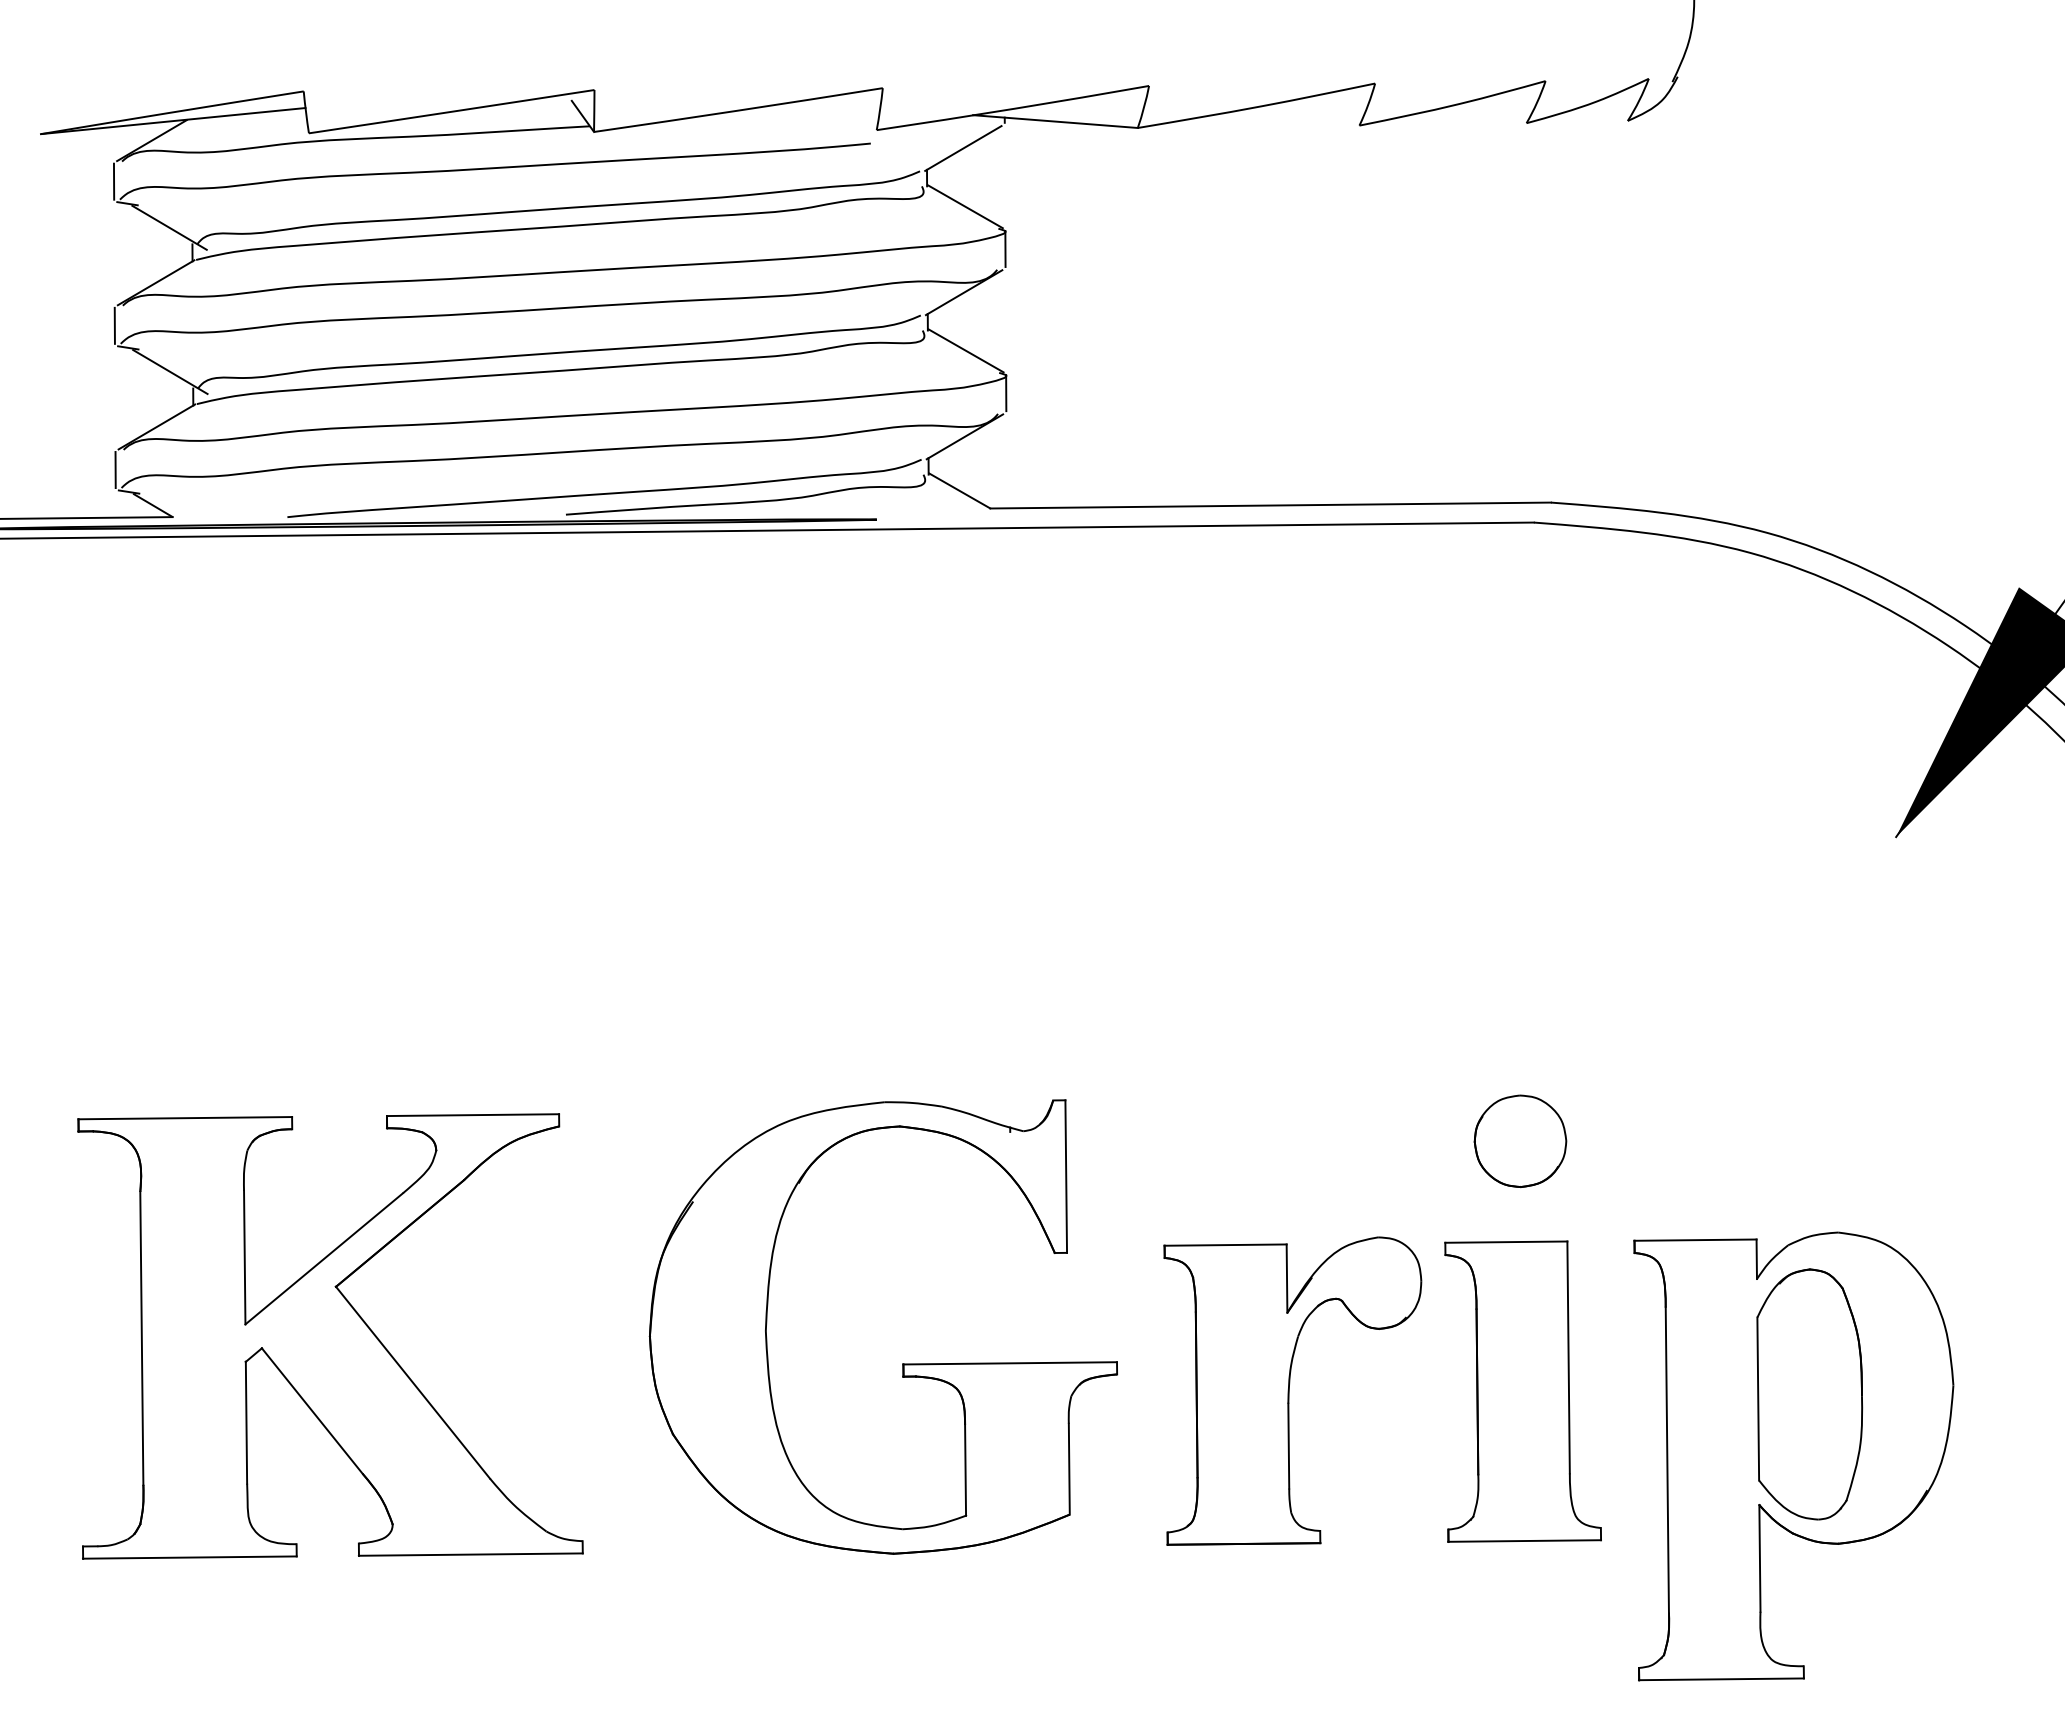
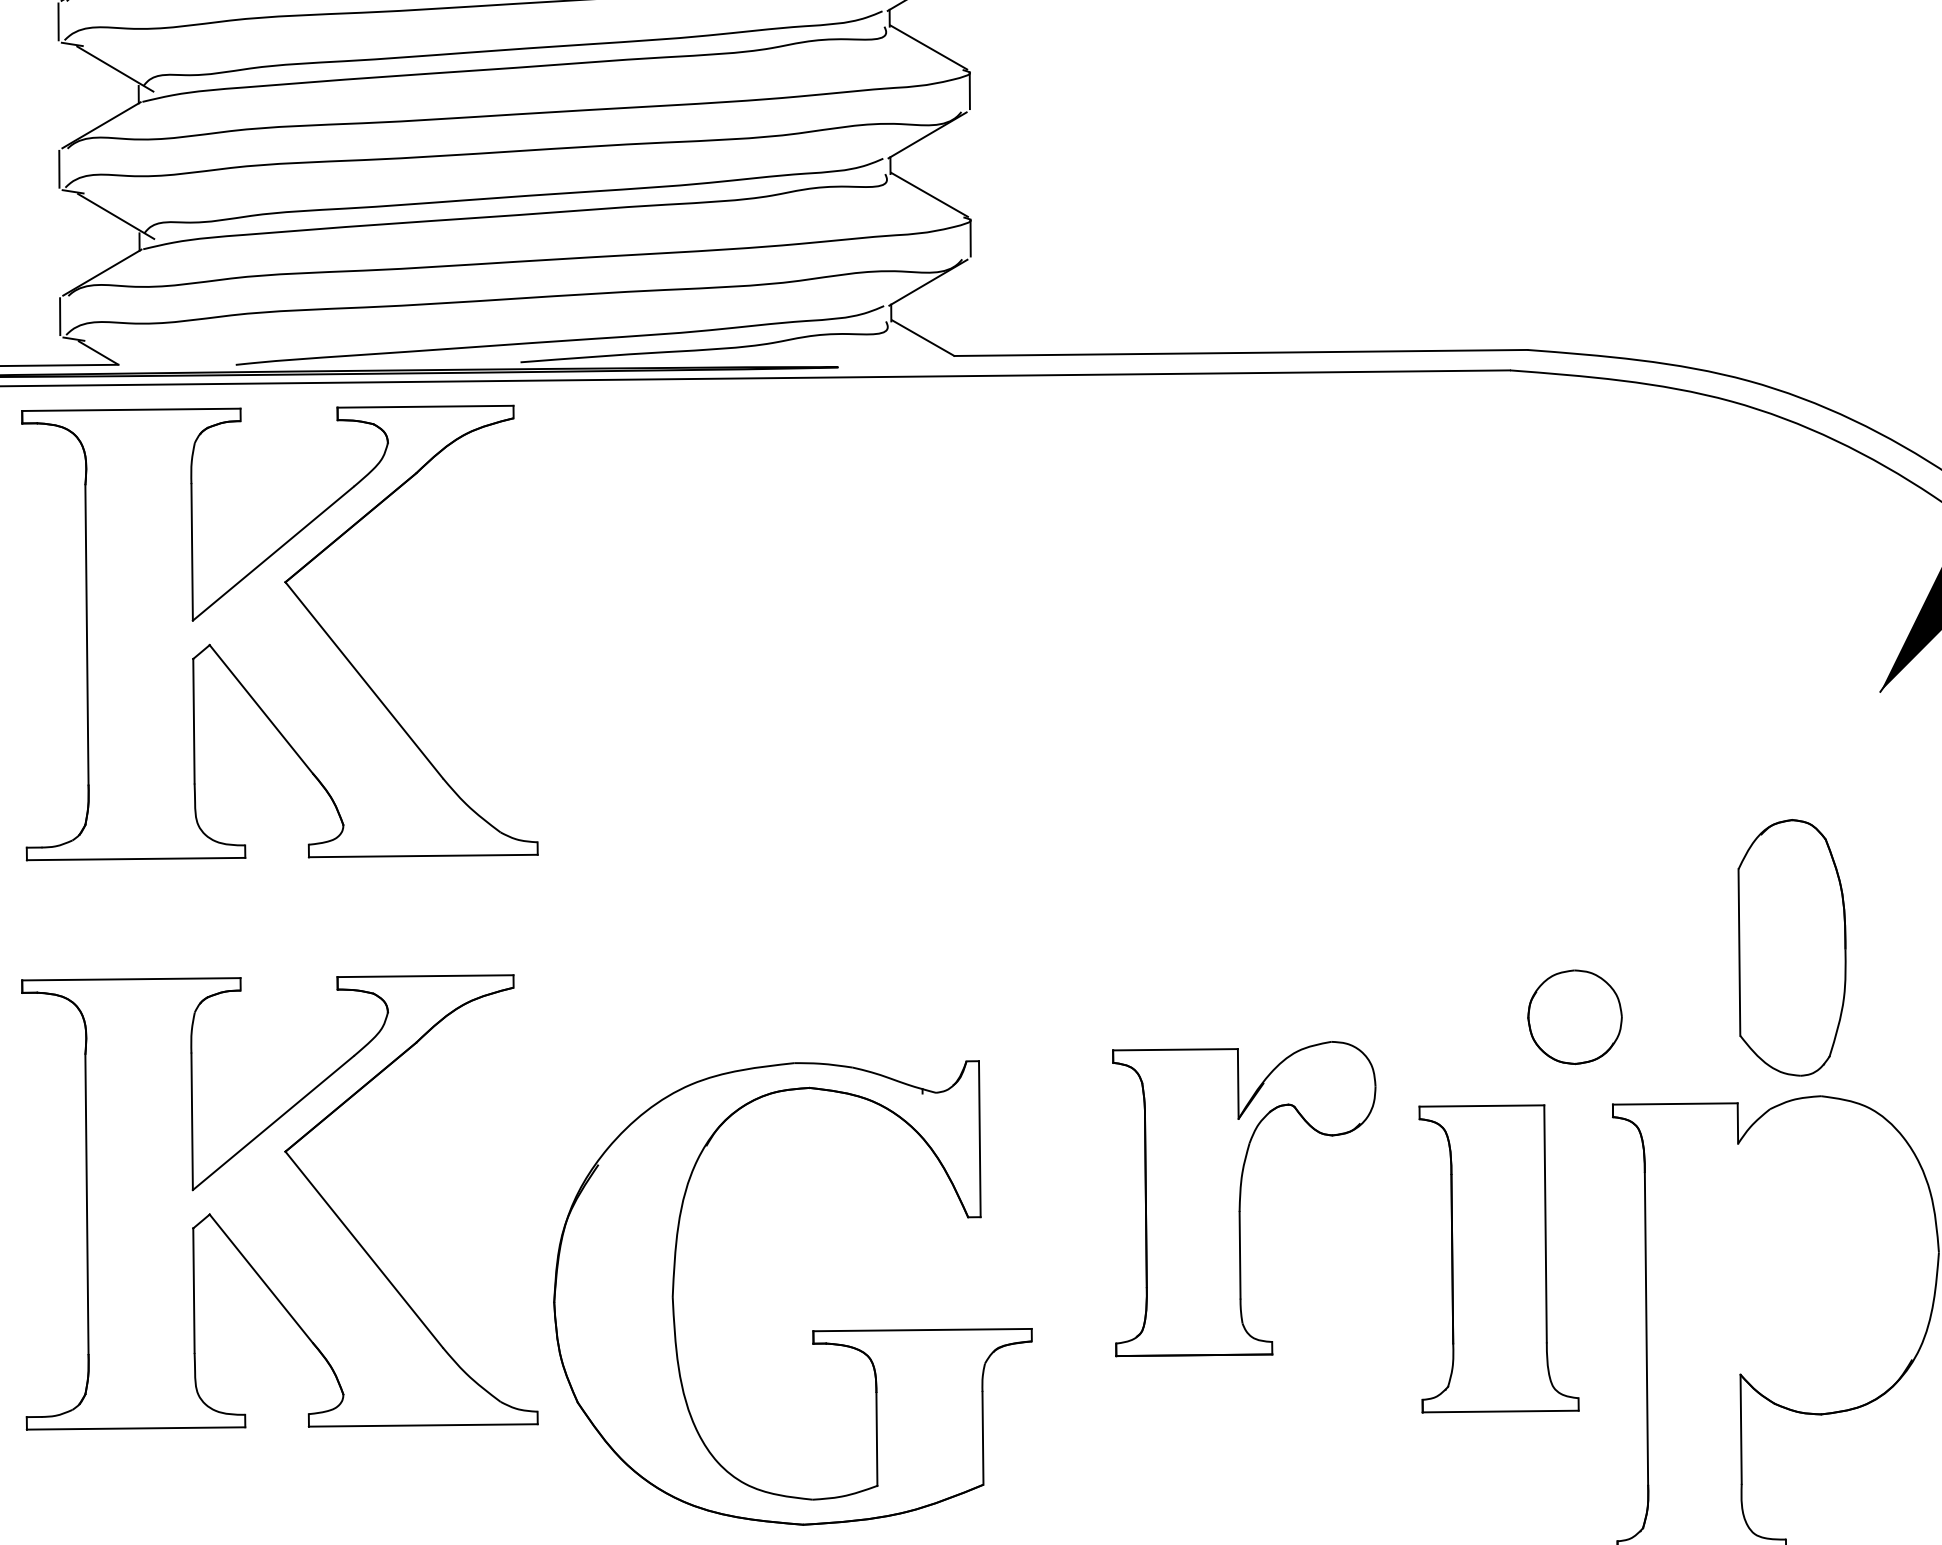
part: (330, 779) -> (279, 633), added
part: (1520, 1141) -> (1575, 1017), moved
part: (902, 1363) -> (812, 1330), moved
part: (1292, 1390) -> (1243, 1198), moved
part: (1809, 1394) -> (1791, 947), moved

